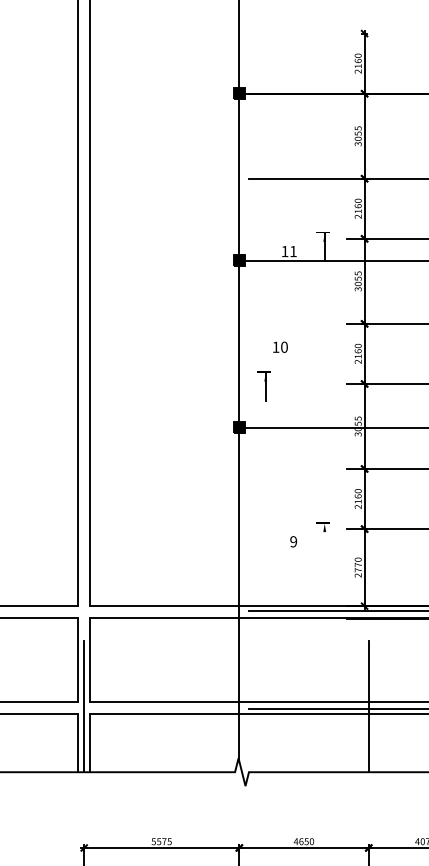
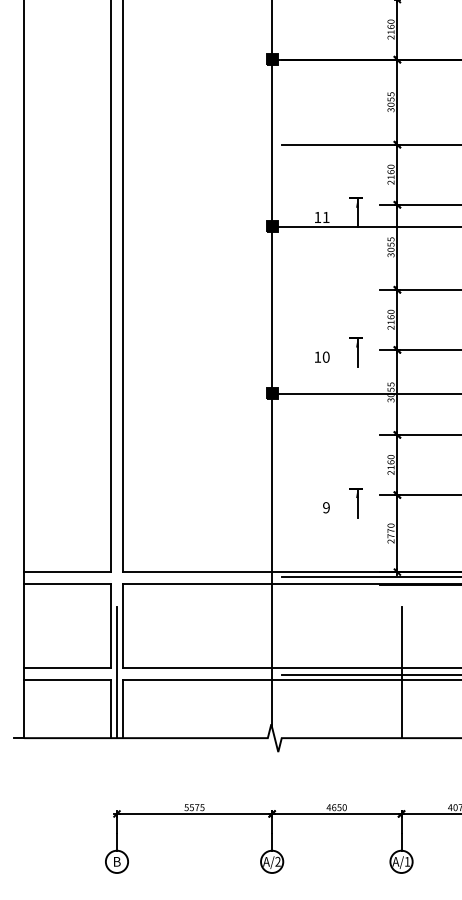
text: (280, 346) -> (322, 356), moved
part: (263, 386) -> (355, 352), moved
line: (324, 537) -> (357, 503), added

